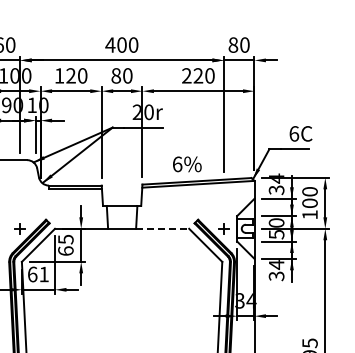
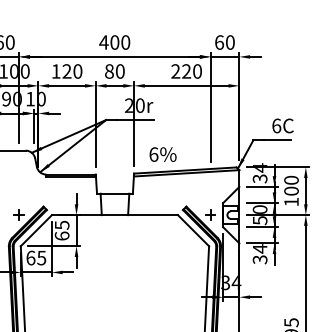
text: (233, 44) -> (219, 41), 80 -> 60
text: (187, 164) -> (163, 154), moved
line: (162, 228) -> (152, 214), dashed -> solid
text: (43, 274) -> (41, 258), 61 -> 65

